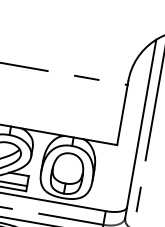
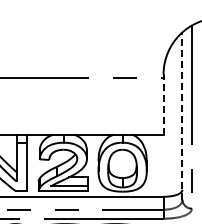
line: (122, 114) -> (163, 105), solid -> dashed
line: (140, 129) -> (182, 116), solid -> dashed

